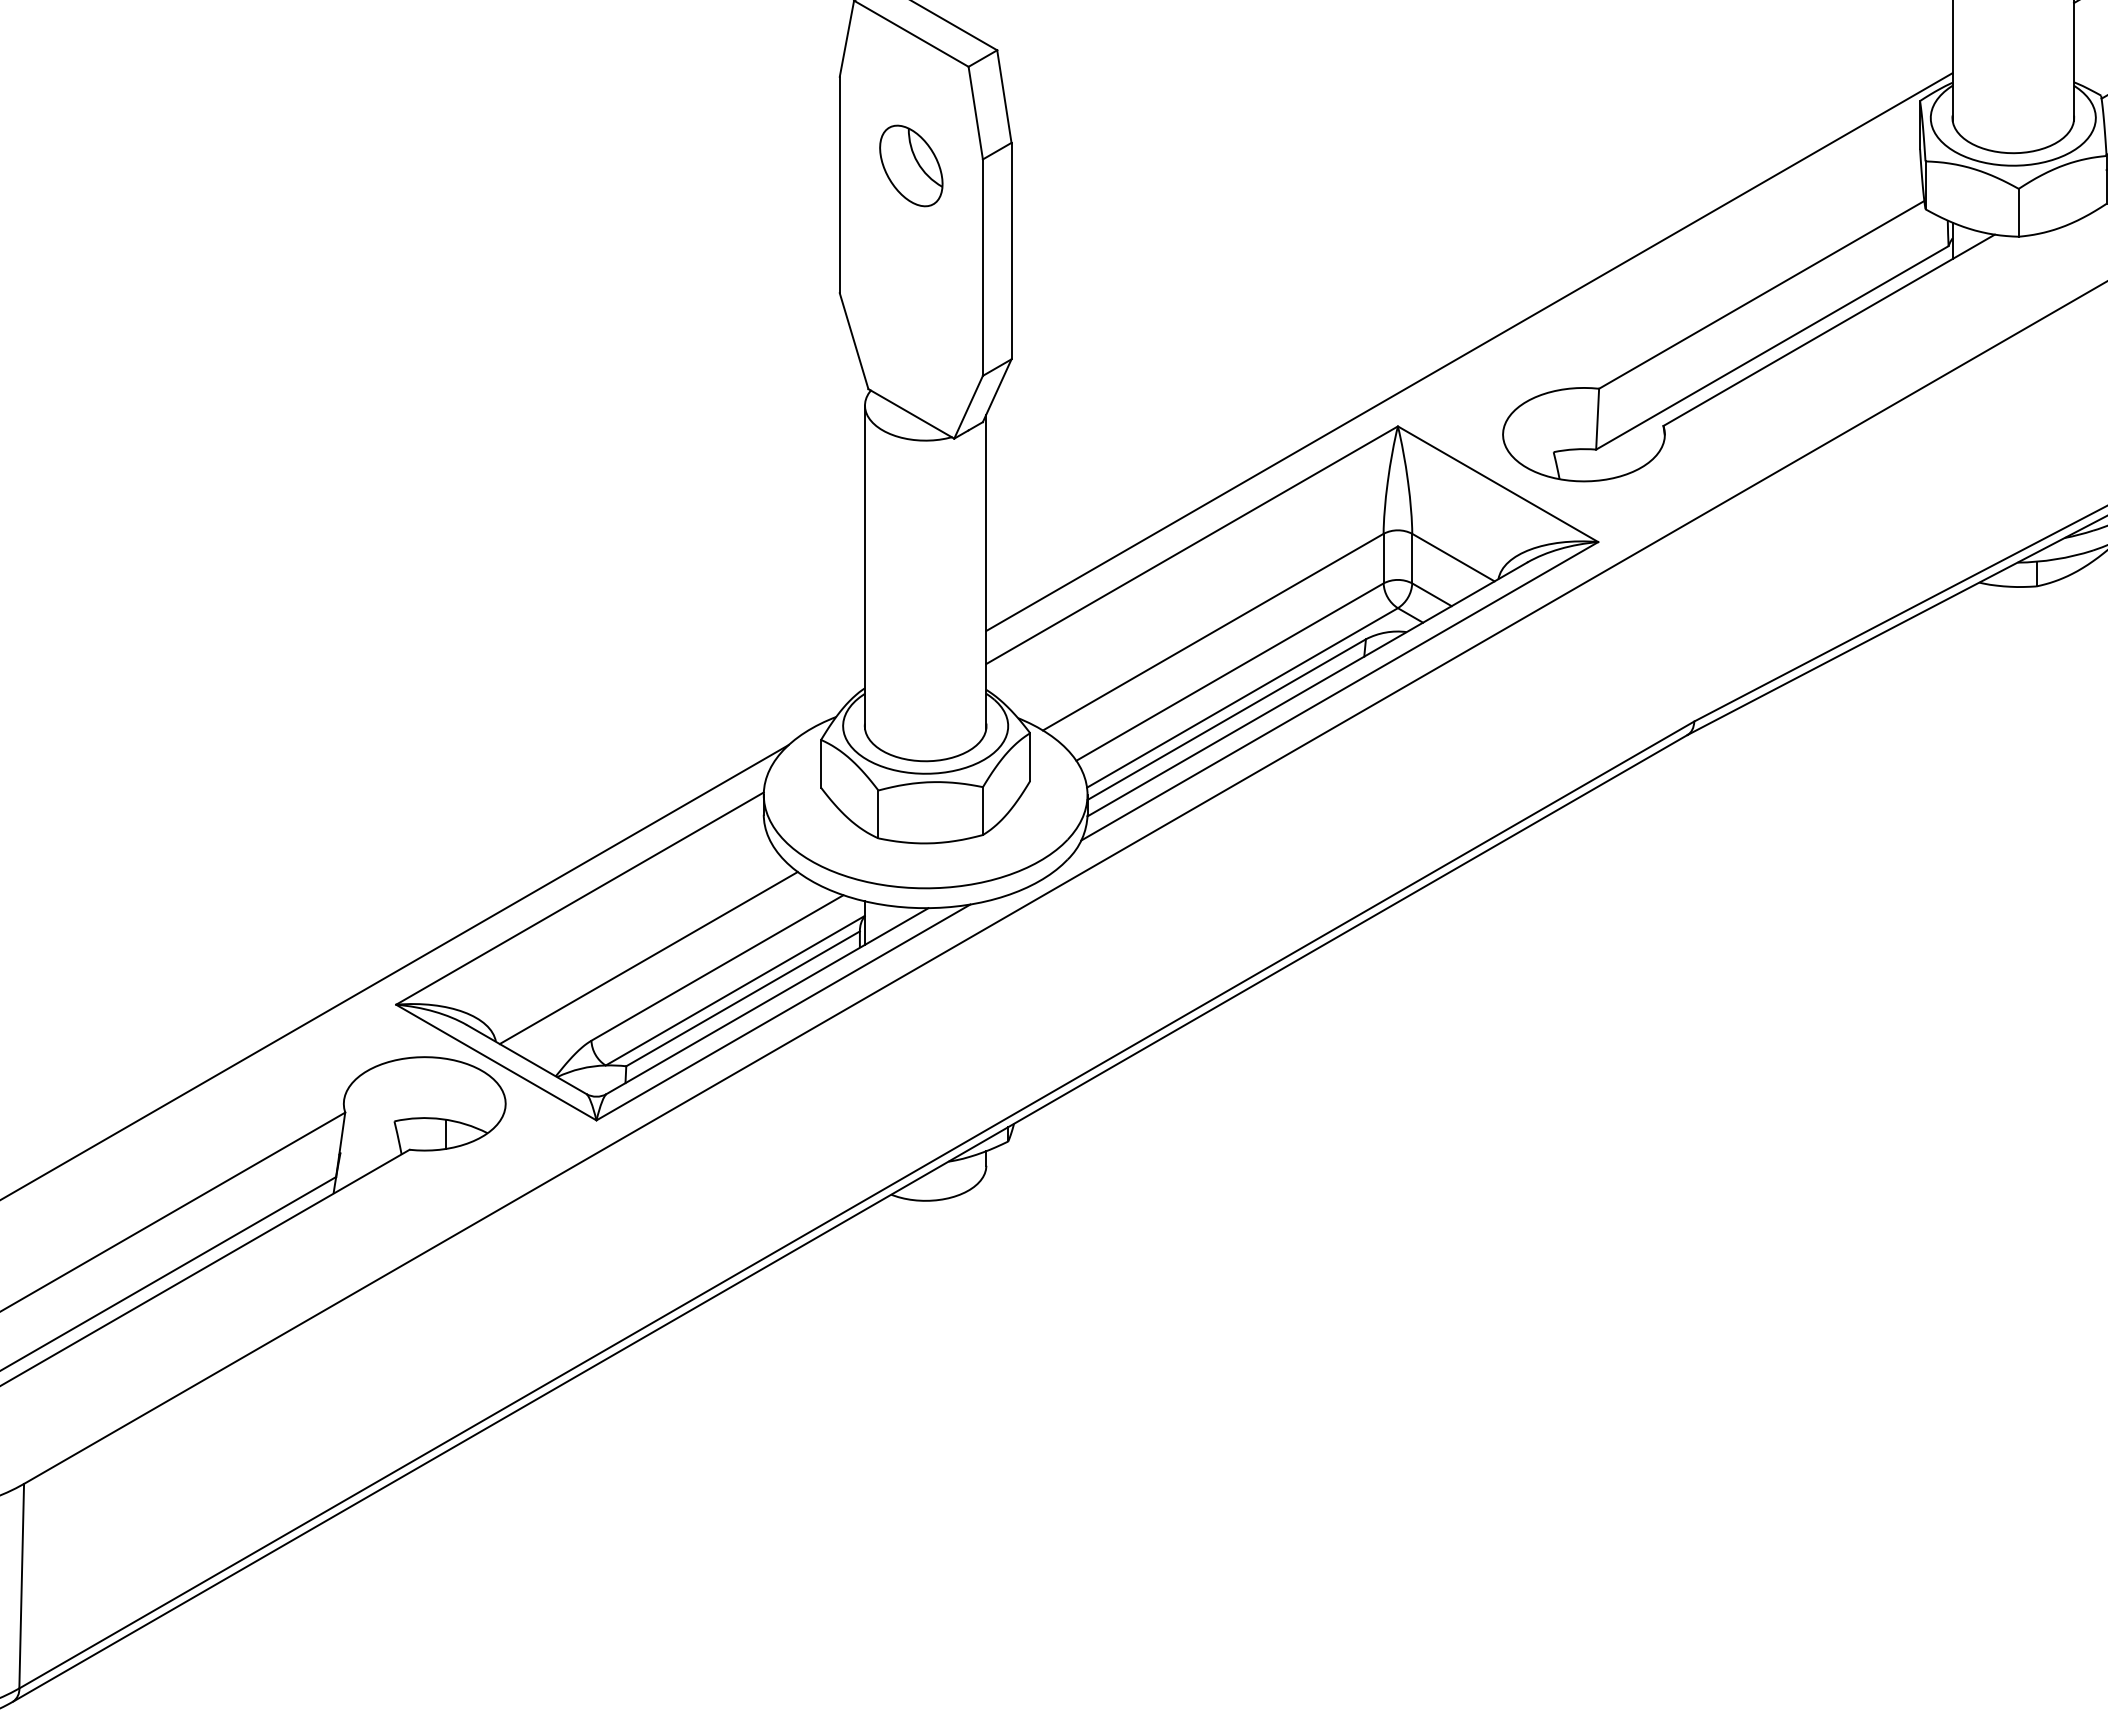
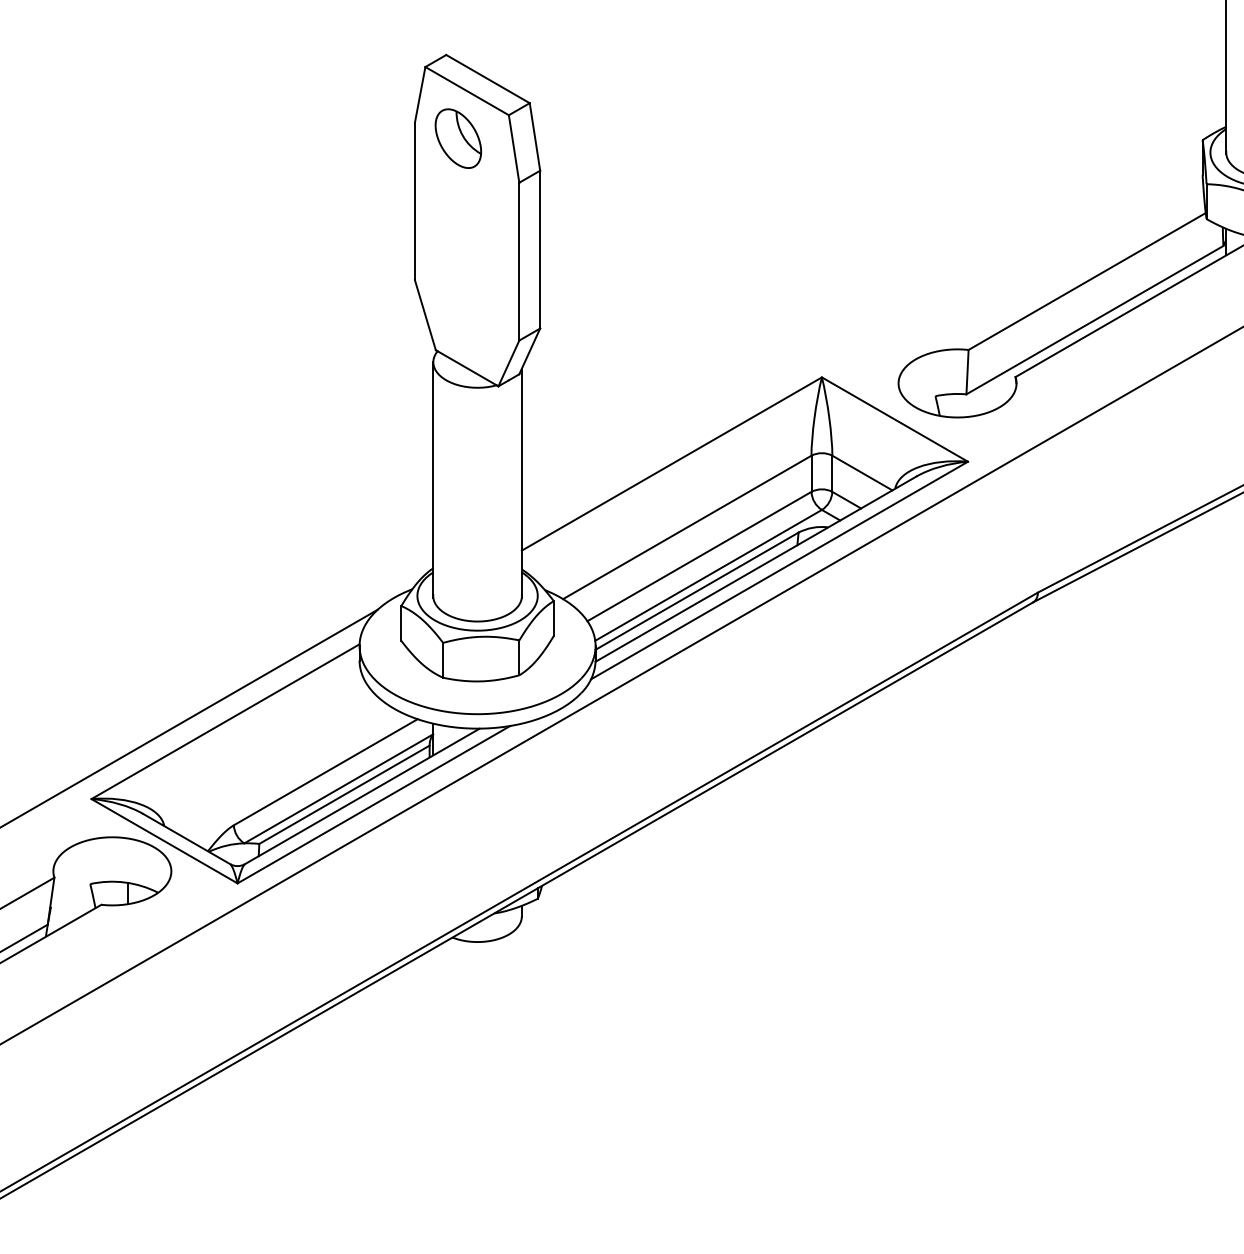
part: (911, 165) -> (458, 138), moved
line: (1469, 351) -> (874, 322), removed
line: (648, 958) -> (275, 765), removed

